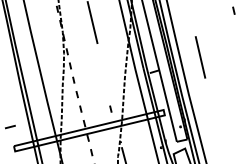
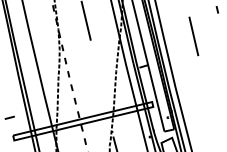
line: (200, 57) -> (193, 36), moved
line: (110, 108) -> (102, 100), removed

